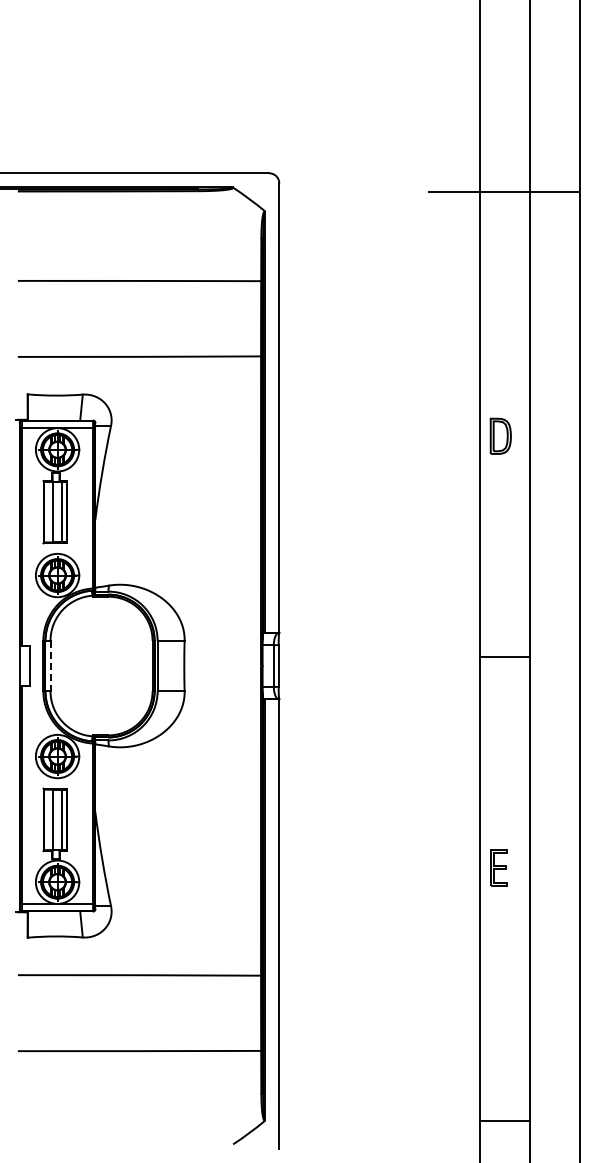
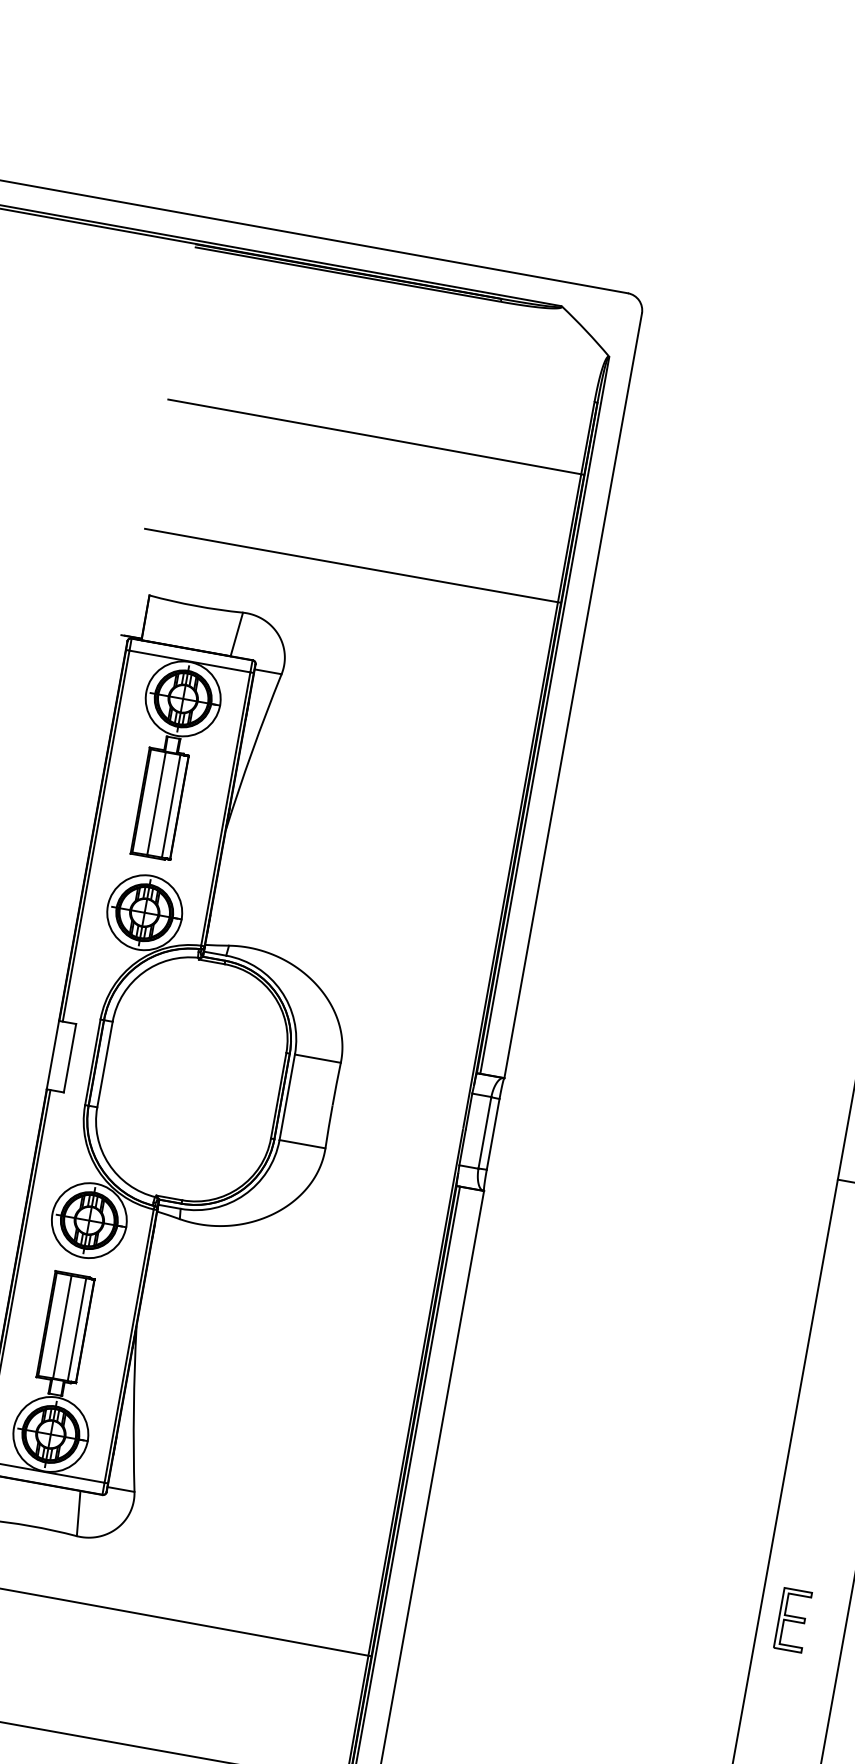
line: (50, 666) -> (104, 1065), dashed -> solid
part: (498, 867) -> (791, 1619), moved

